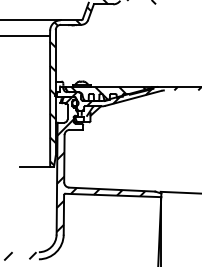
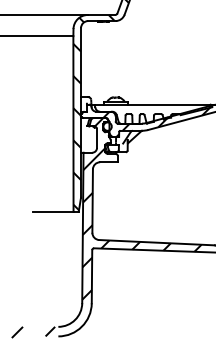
hatch: (108, 93) -> (151, 113), removed

